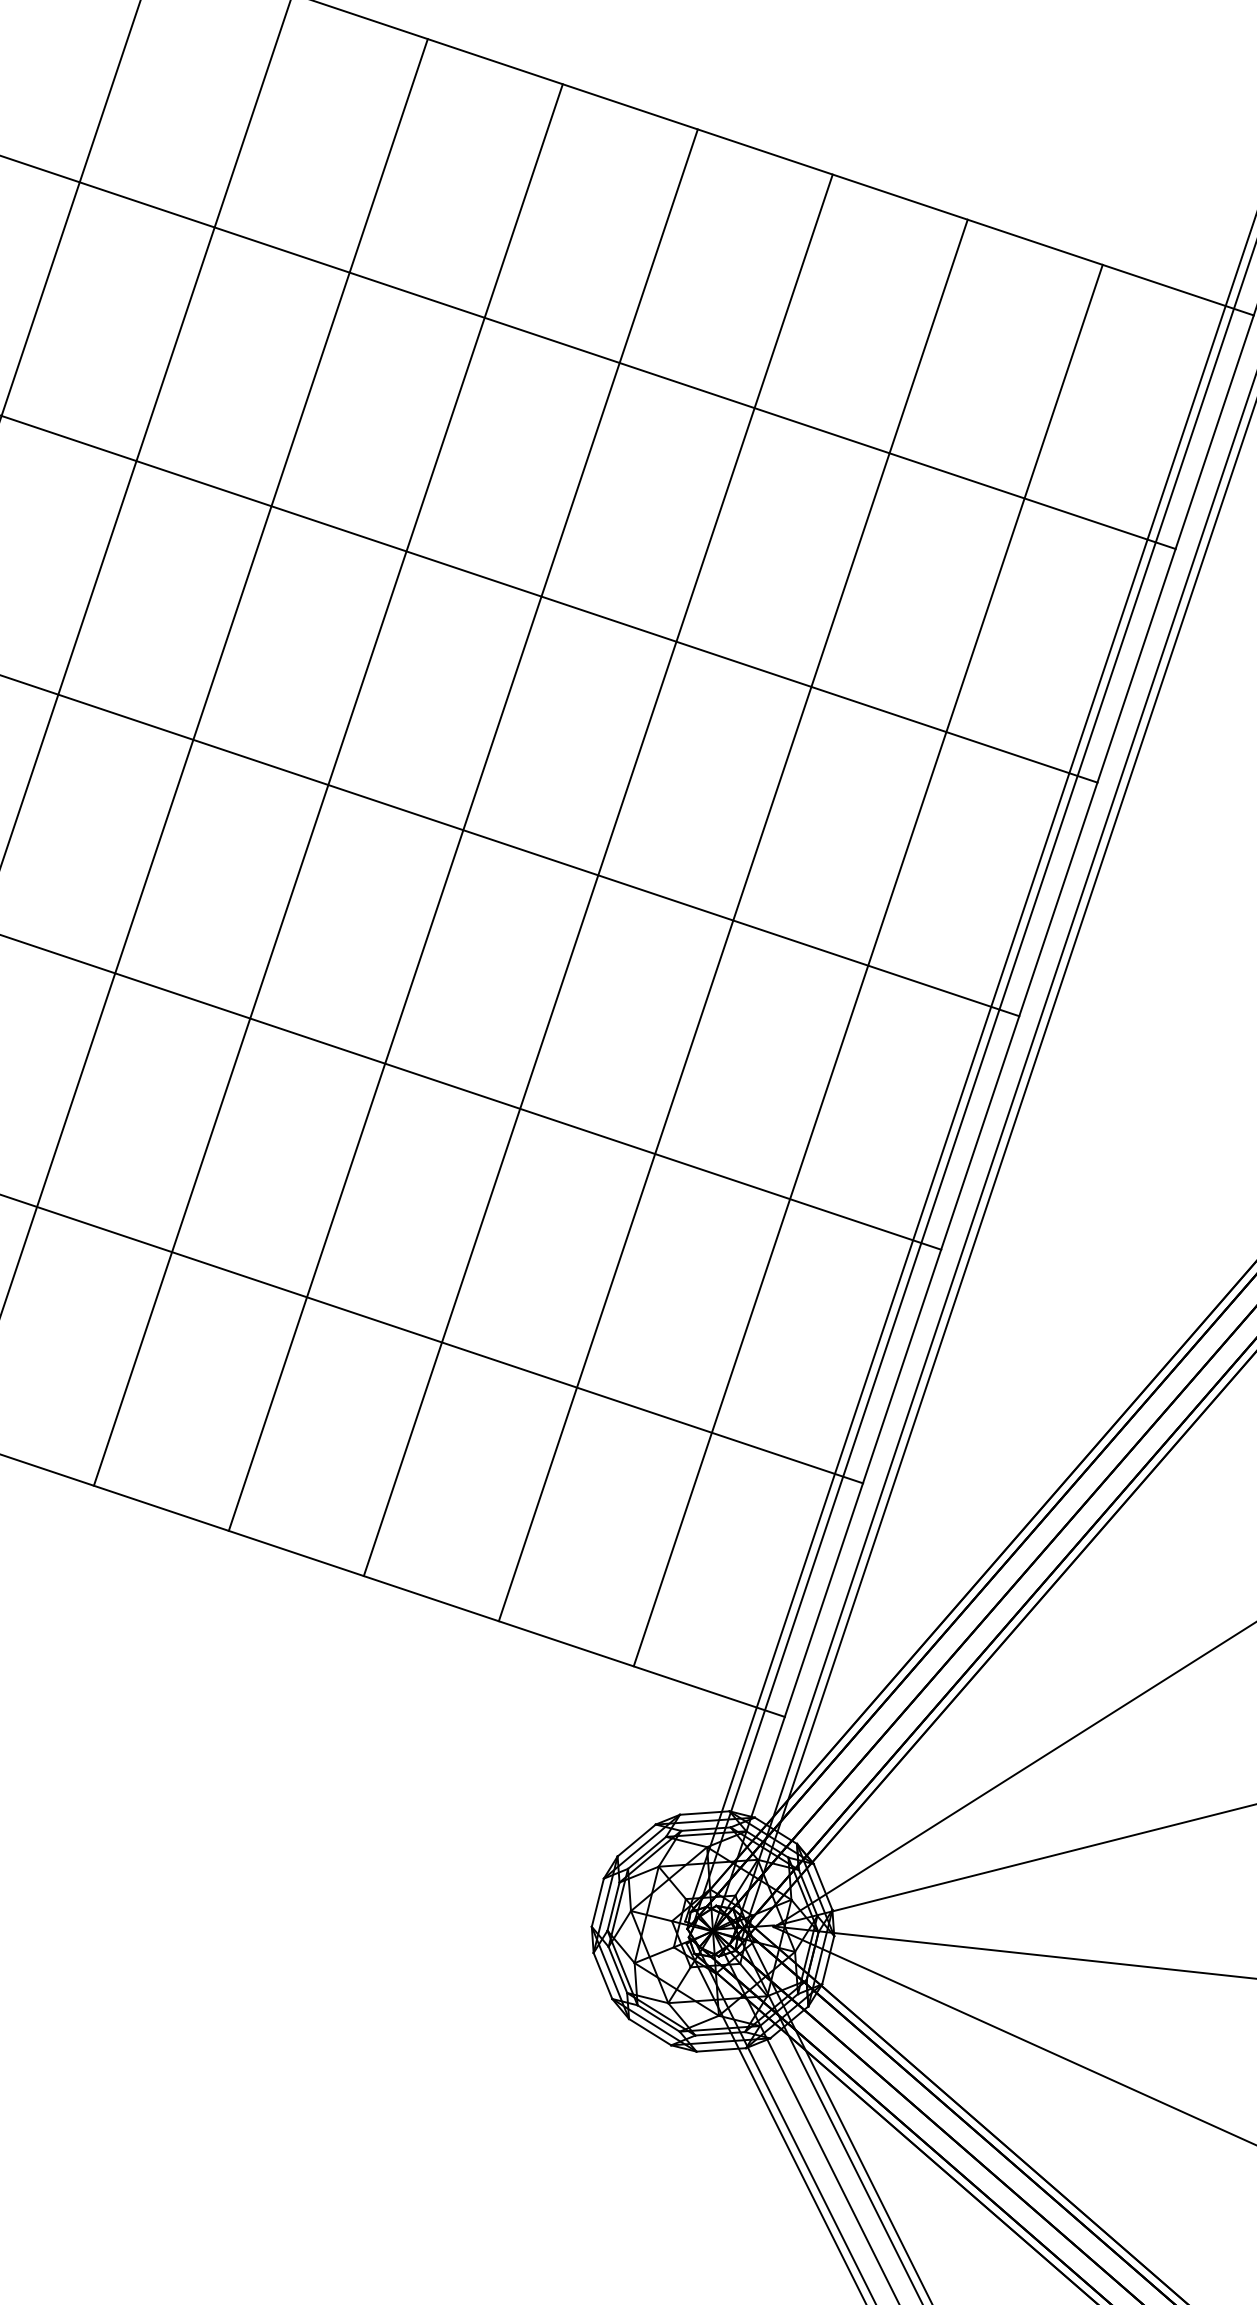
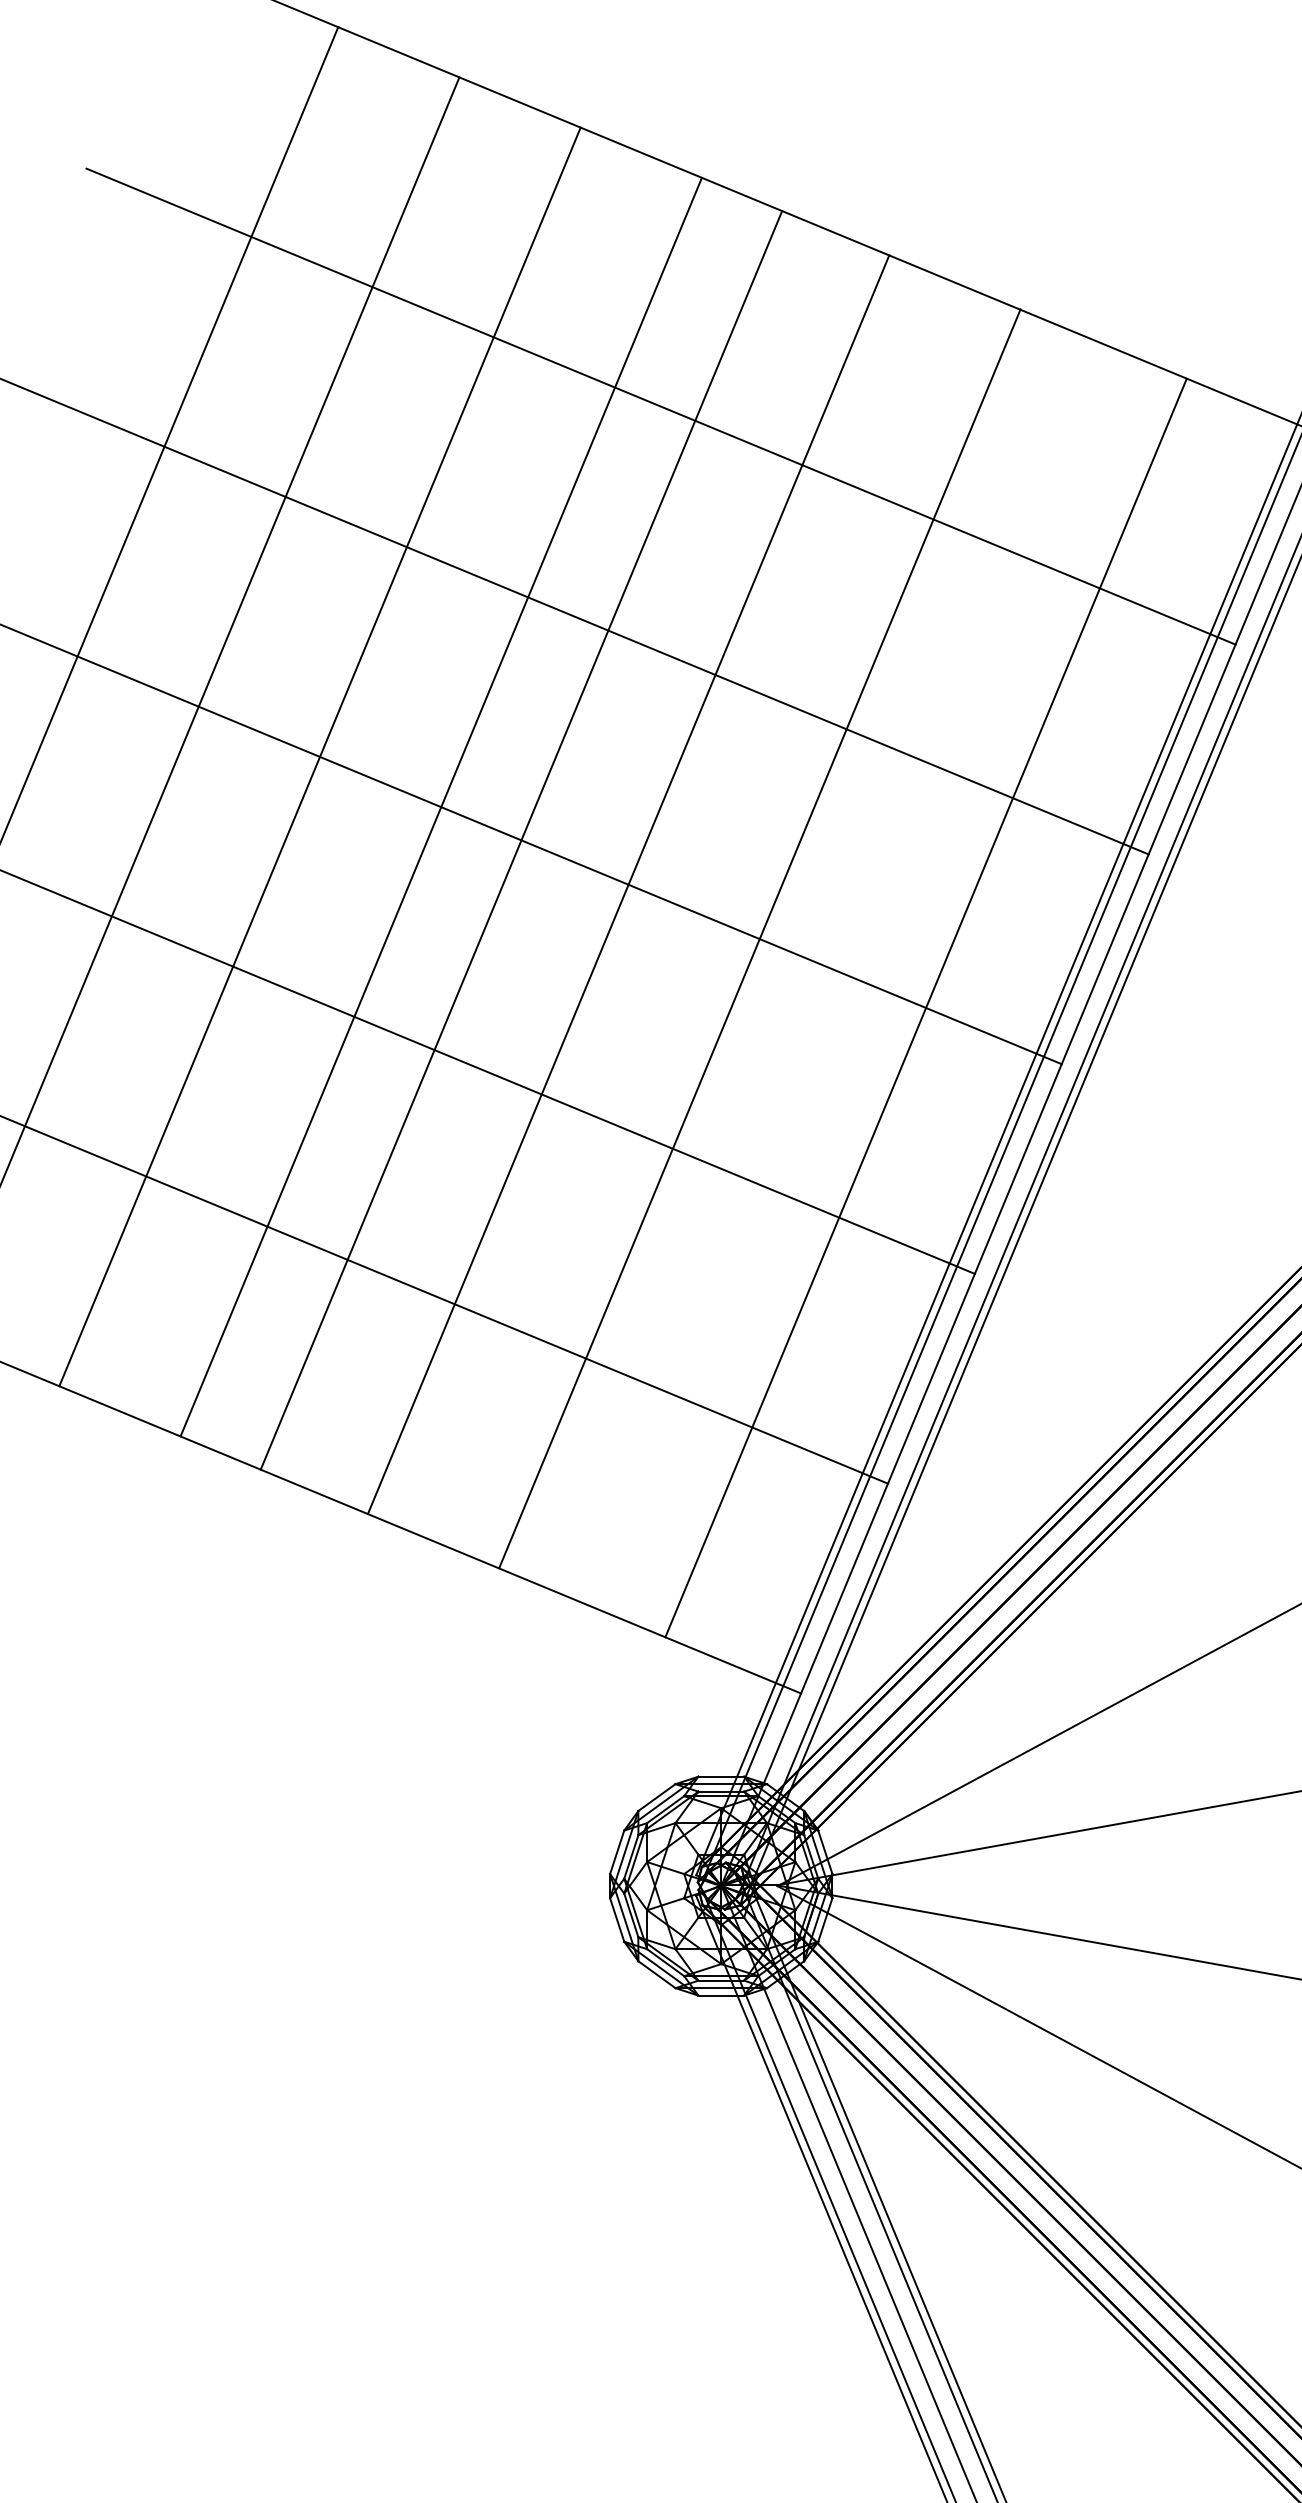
line: (463, 830) -> (521, 840), moved
line: (598, 875) -> (628, 884), moved
line: (732, 920) -> (759, 938), moved

